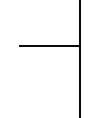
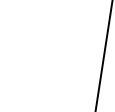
line: (50, 45) -> (72, 22), removed

